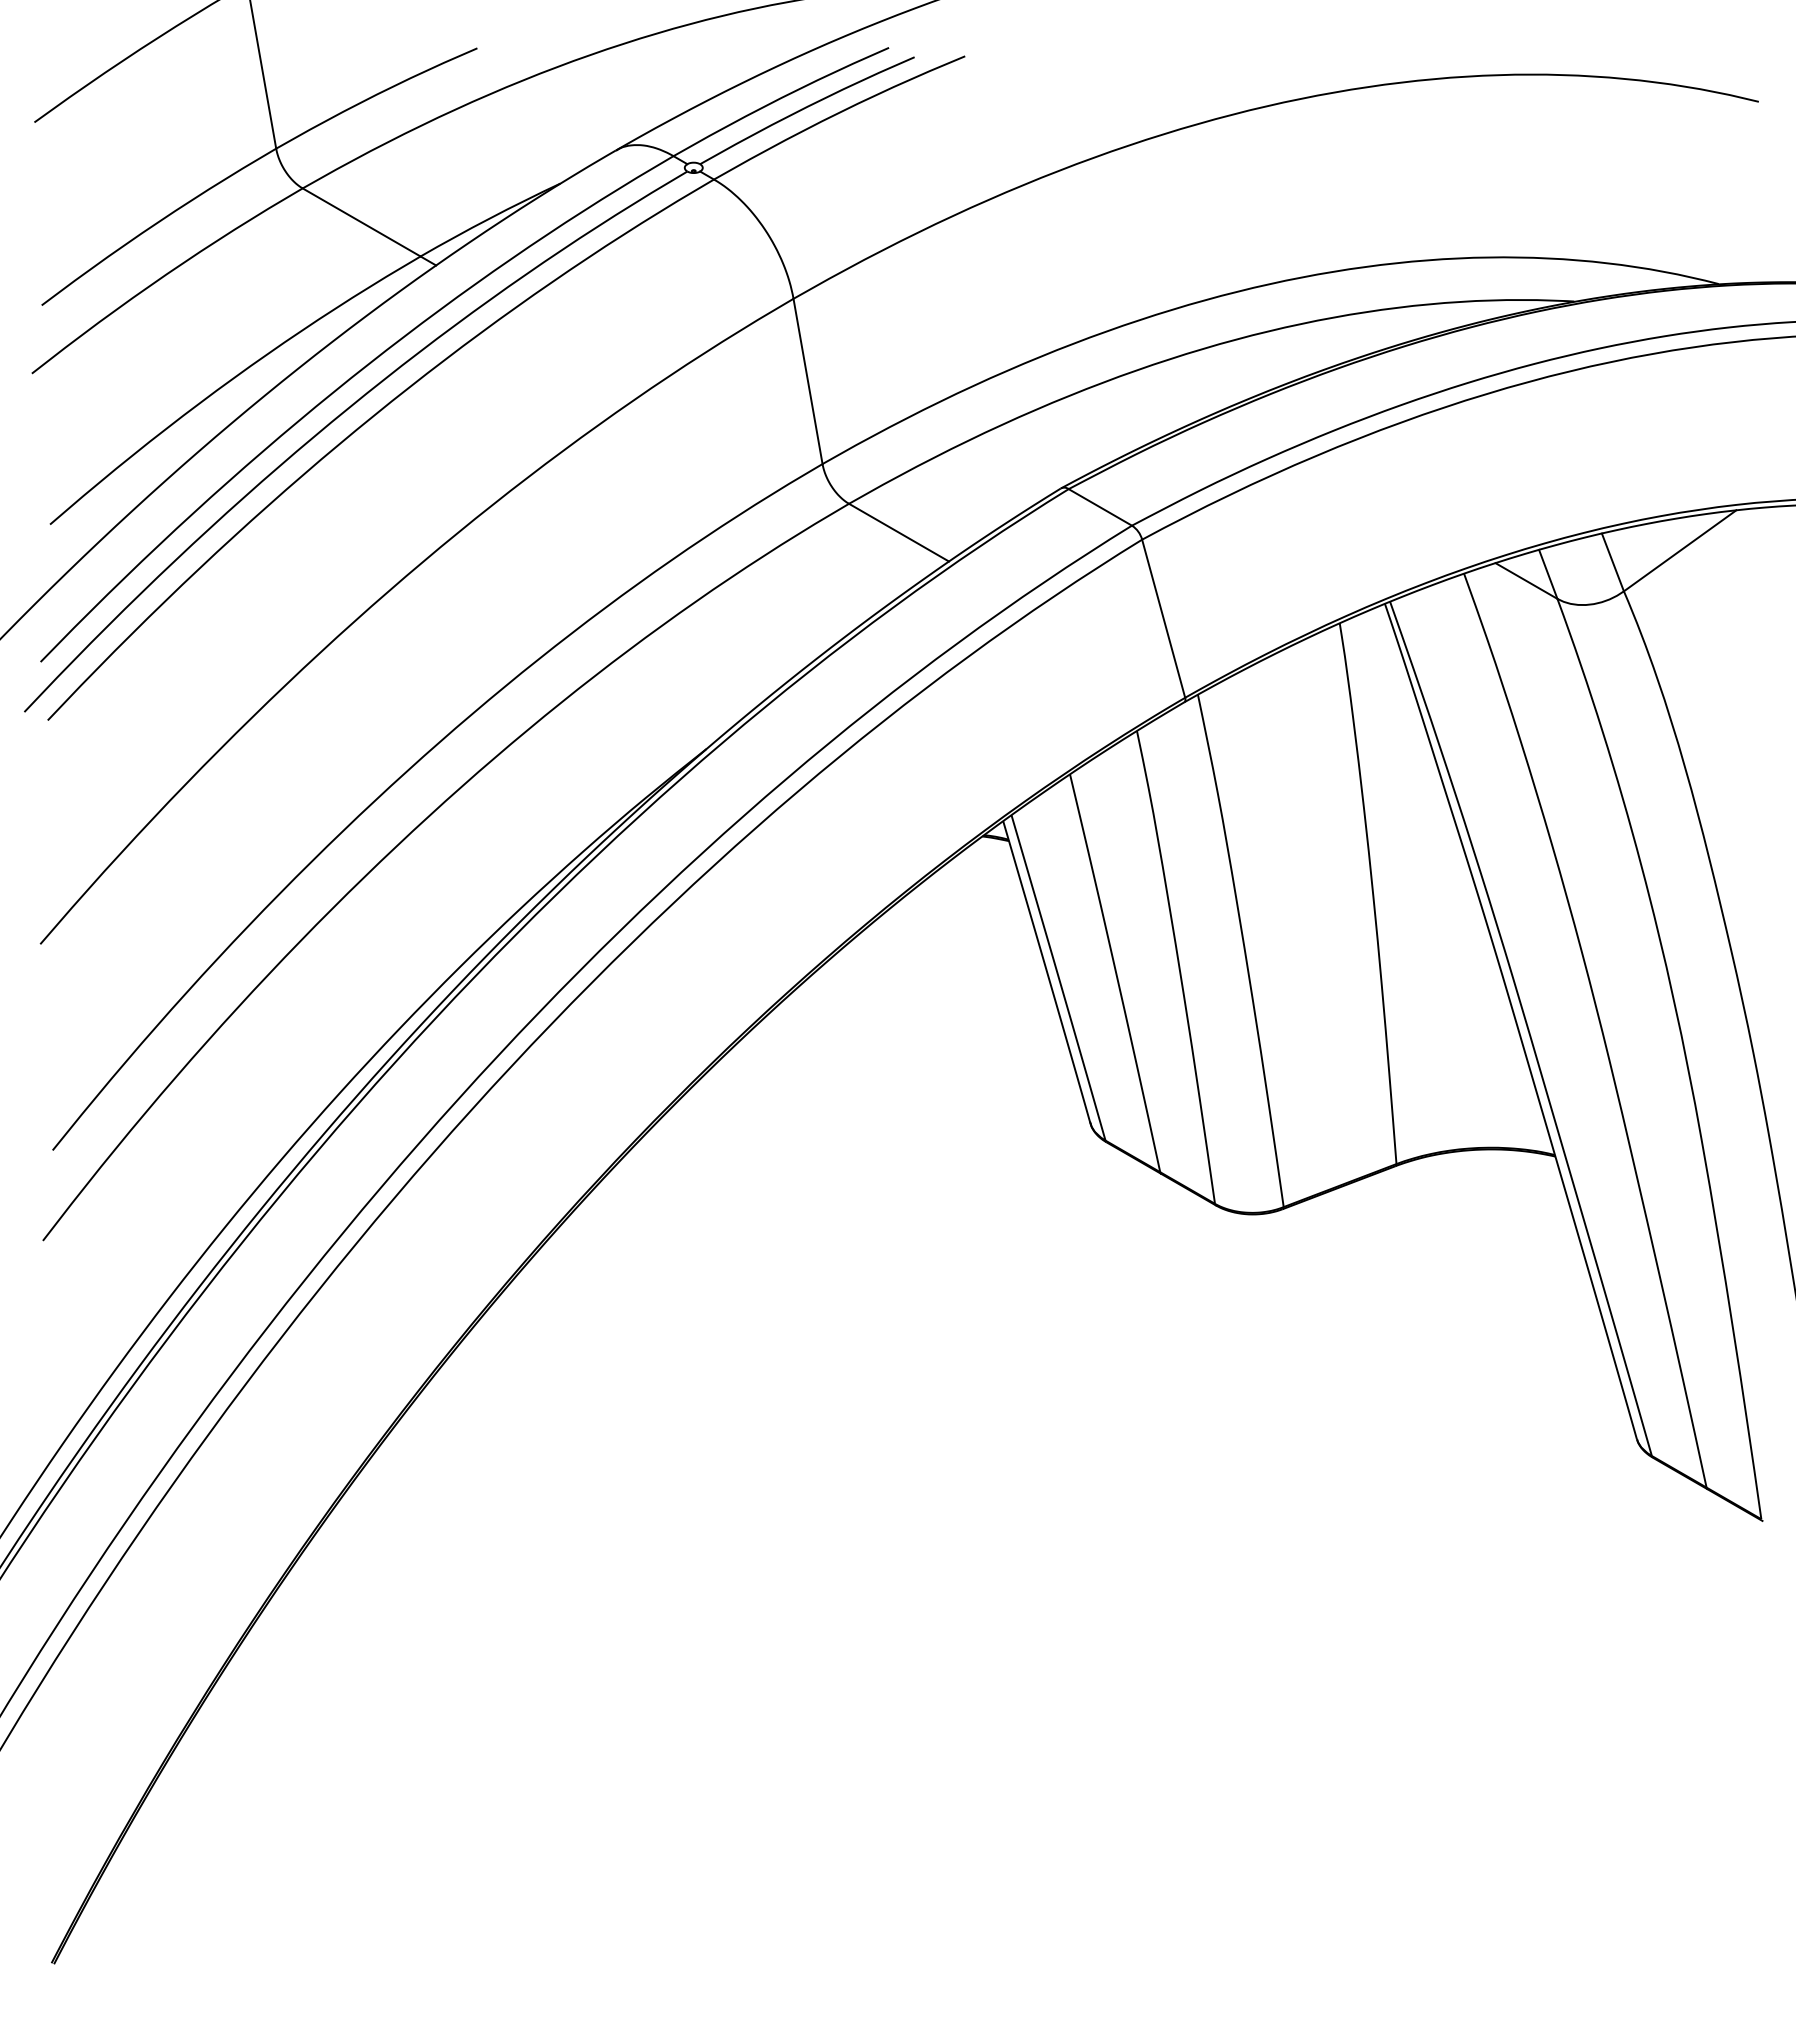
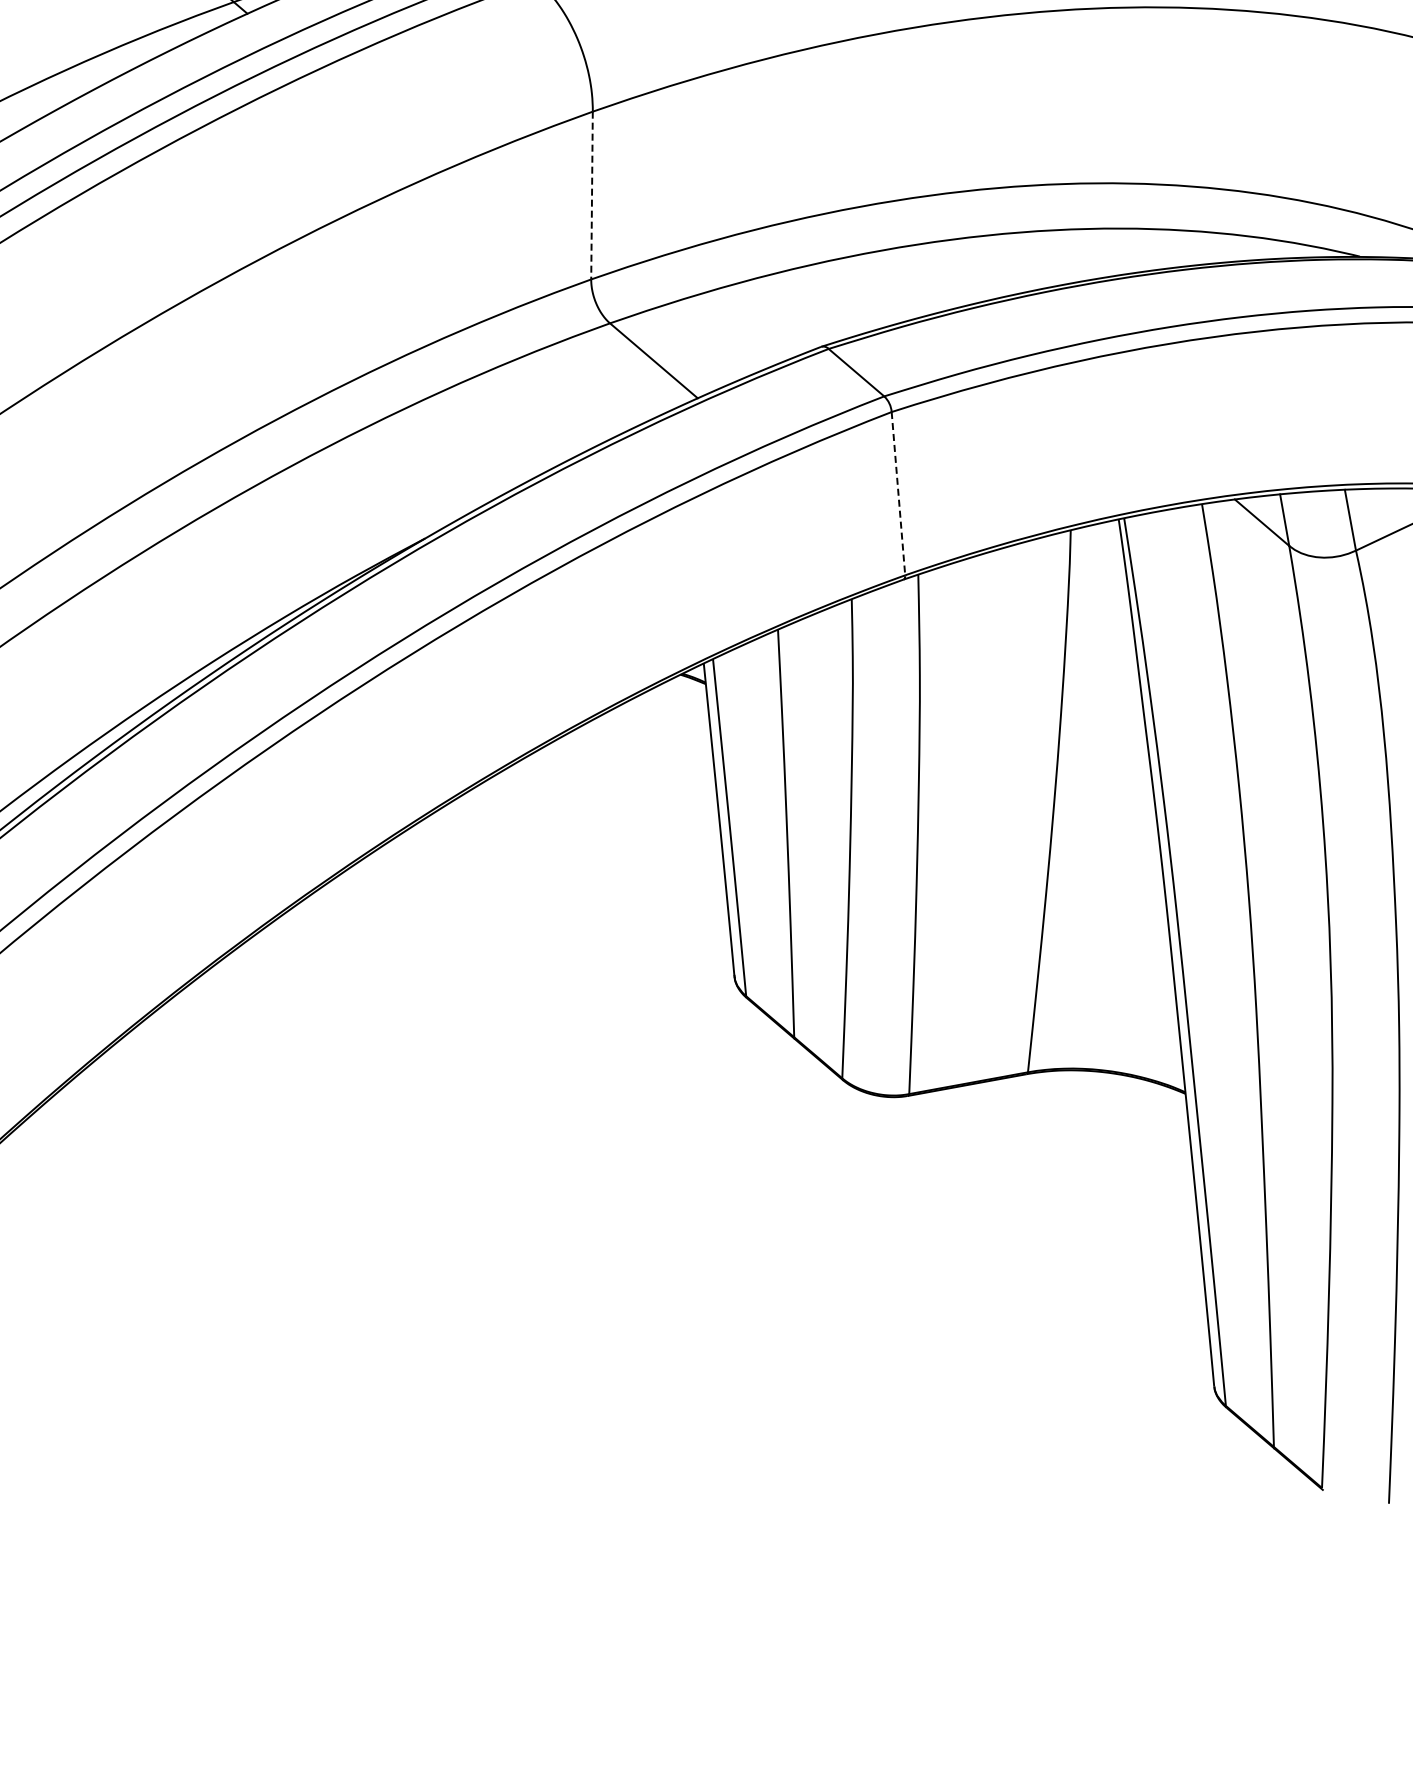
line: (808, 381) -> (592, 195), solid -> dashed
line: (1163, 618) -> (898, 493), solid -> dashed

